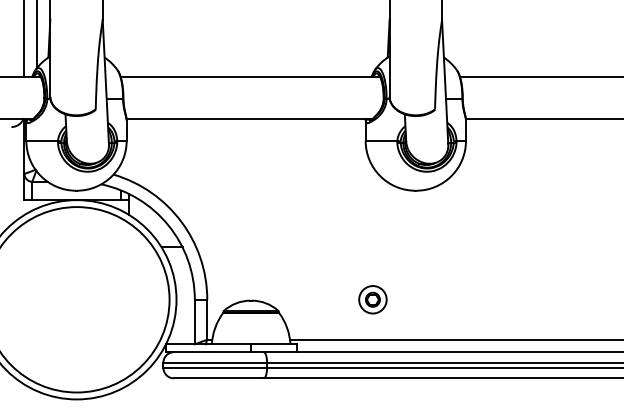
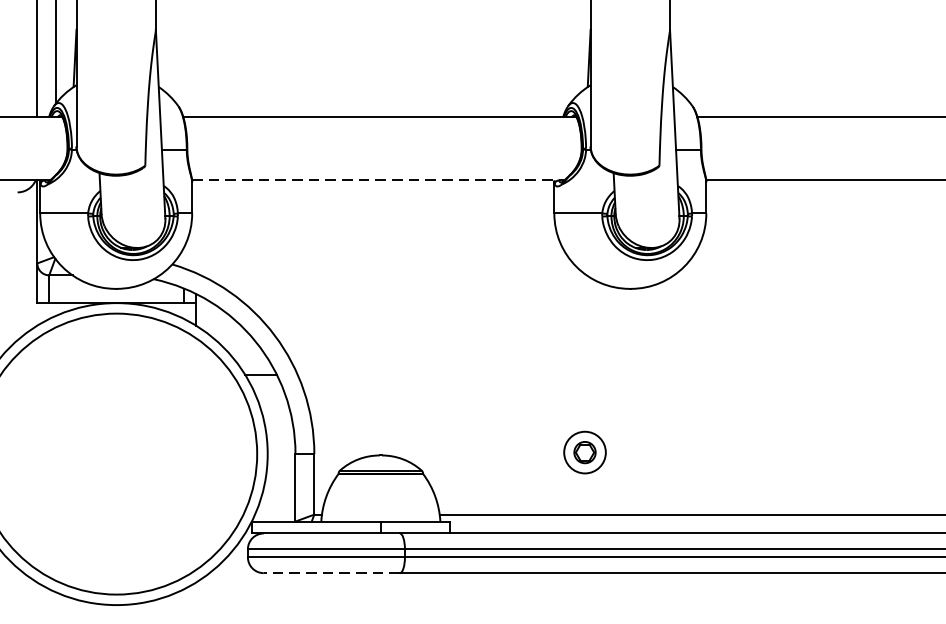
line: (249, 119) -> (378, 180), solid -> dashed
part: (372, 299) -> (584, 452), moved
line: (218, 378) -> (331, 573), solid -> dashed

